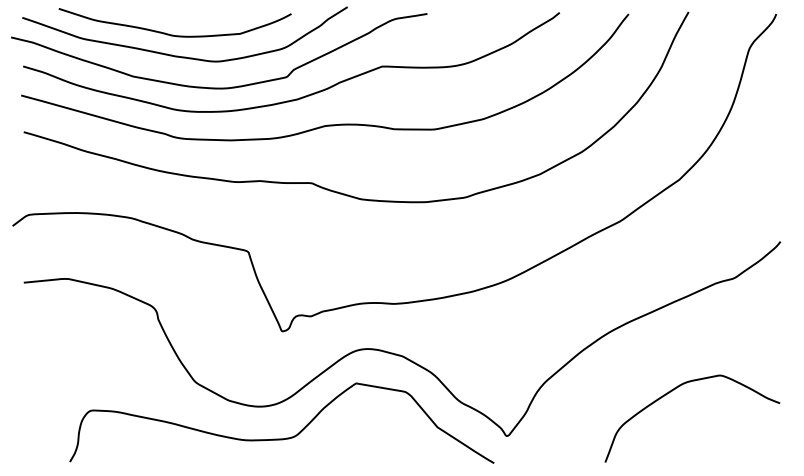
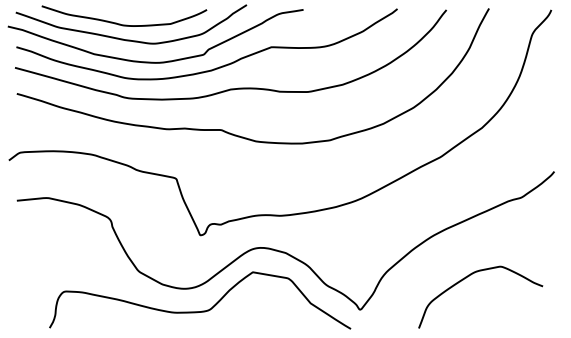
curve: (672, 392) -> (466, 278), moved

